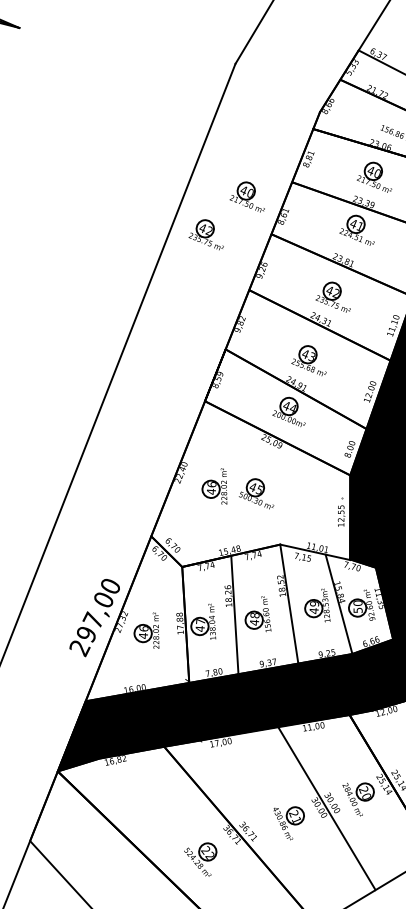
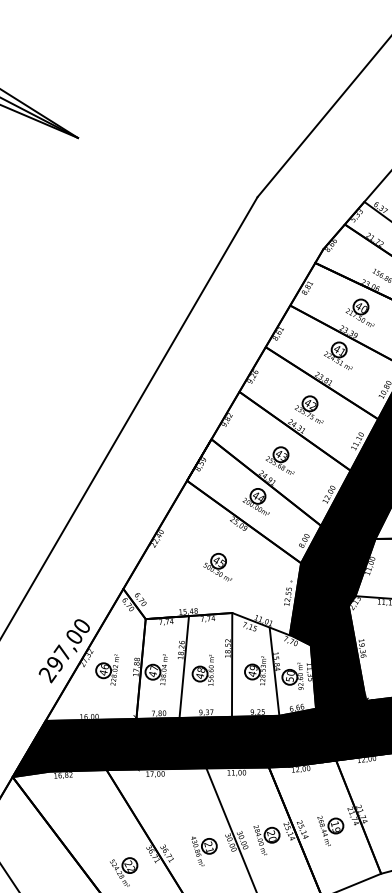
part: (245, 197) -> (248, 312), removed
part: (204, 235) -> (208, 339), removed
part: (215, 487) -> (184, 555), removed

